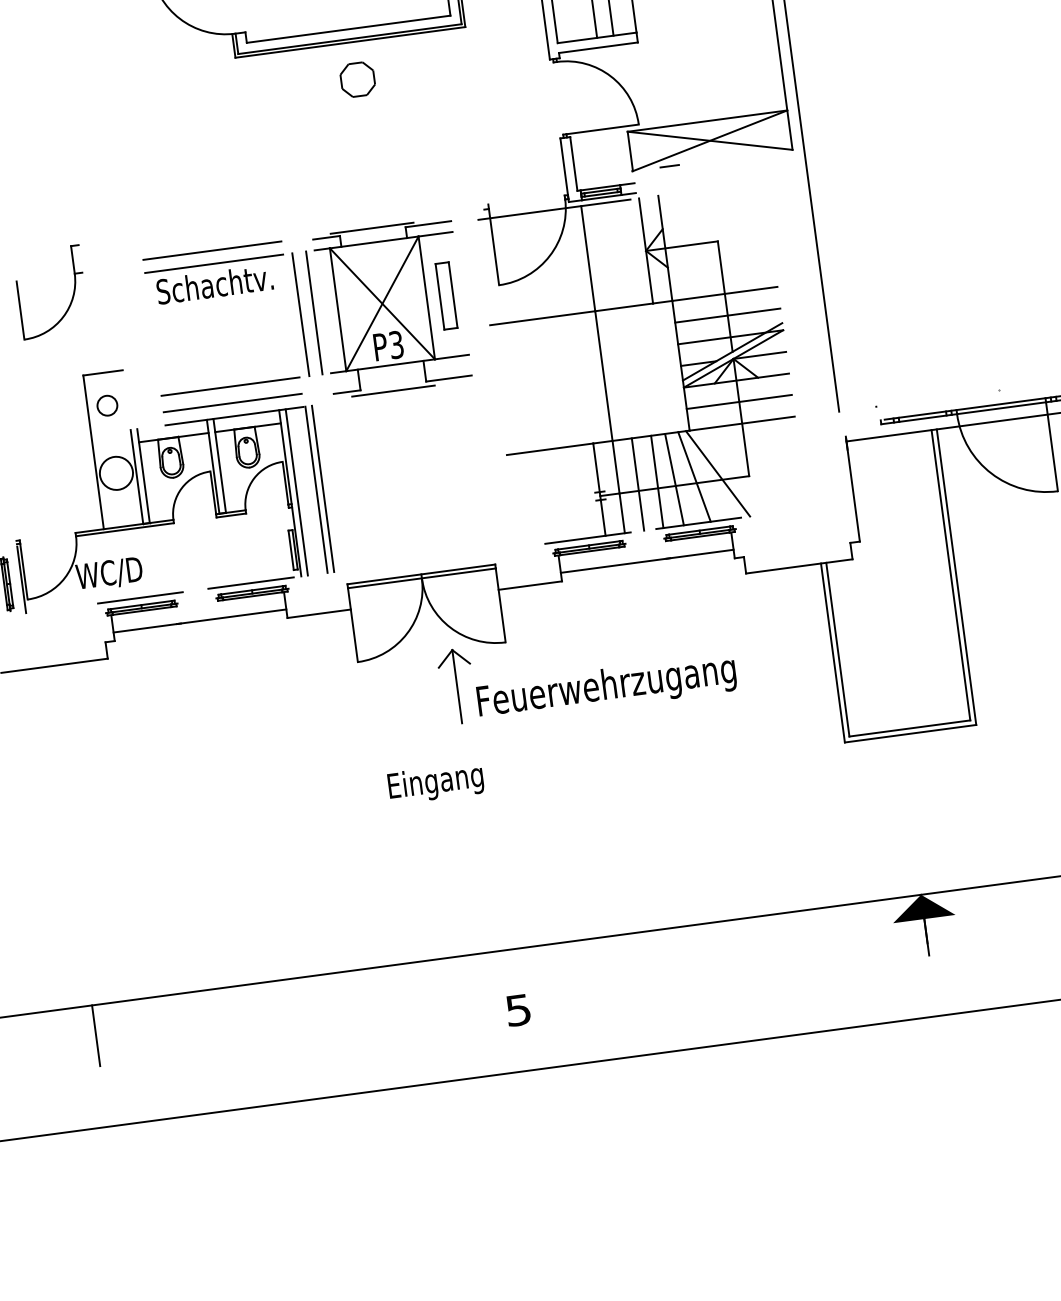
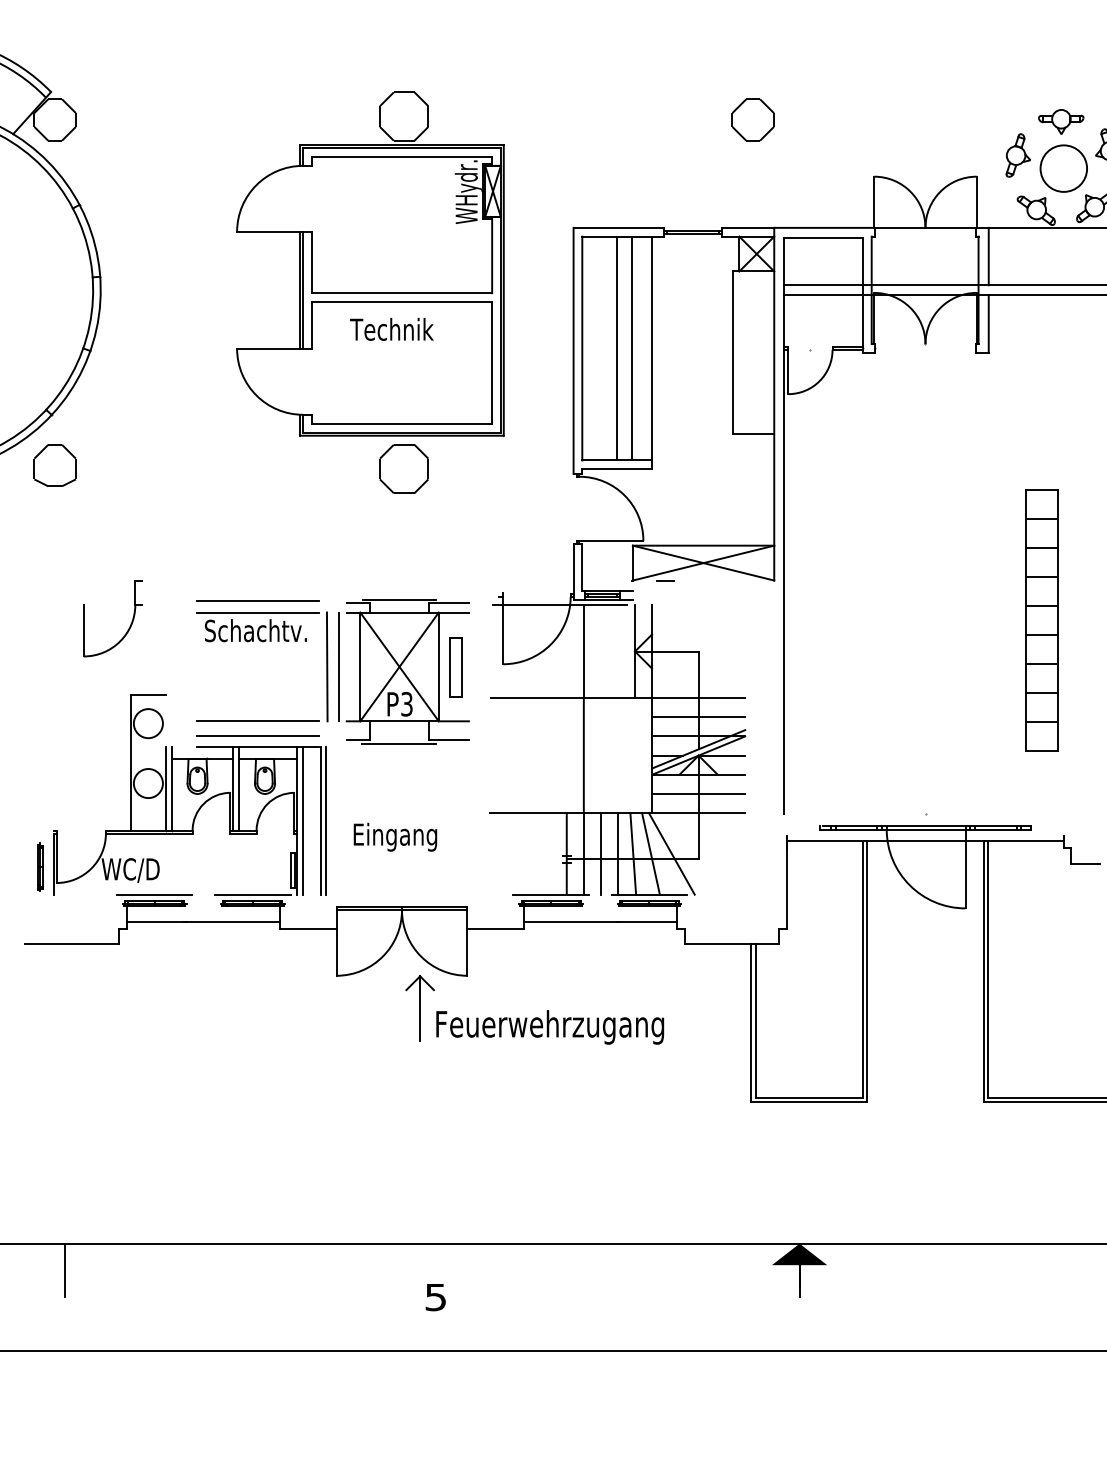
part: (357, 79) -> (403, 468), size x1.67
circle: (106, 405) -> (147, 723), size x1.67
text: (435, 782) -> (395, 836), moved

